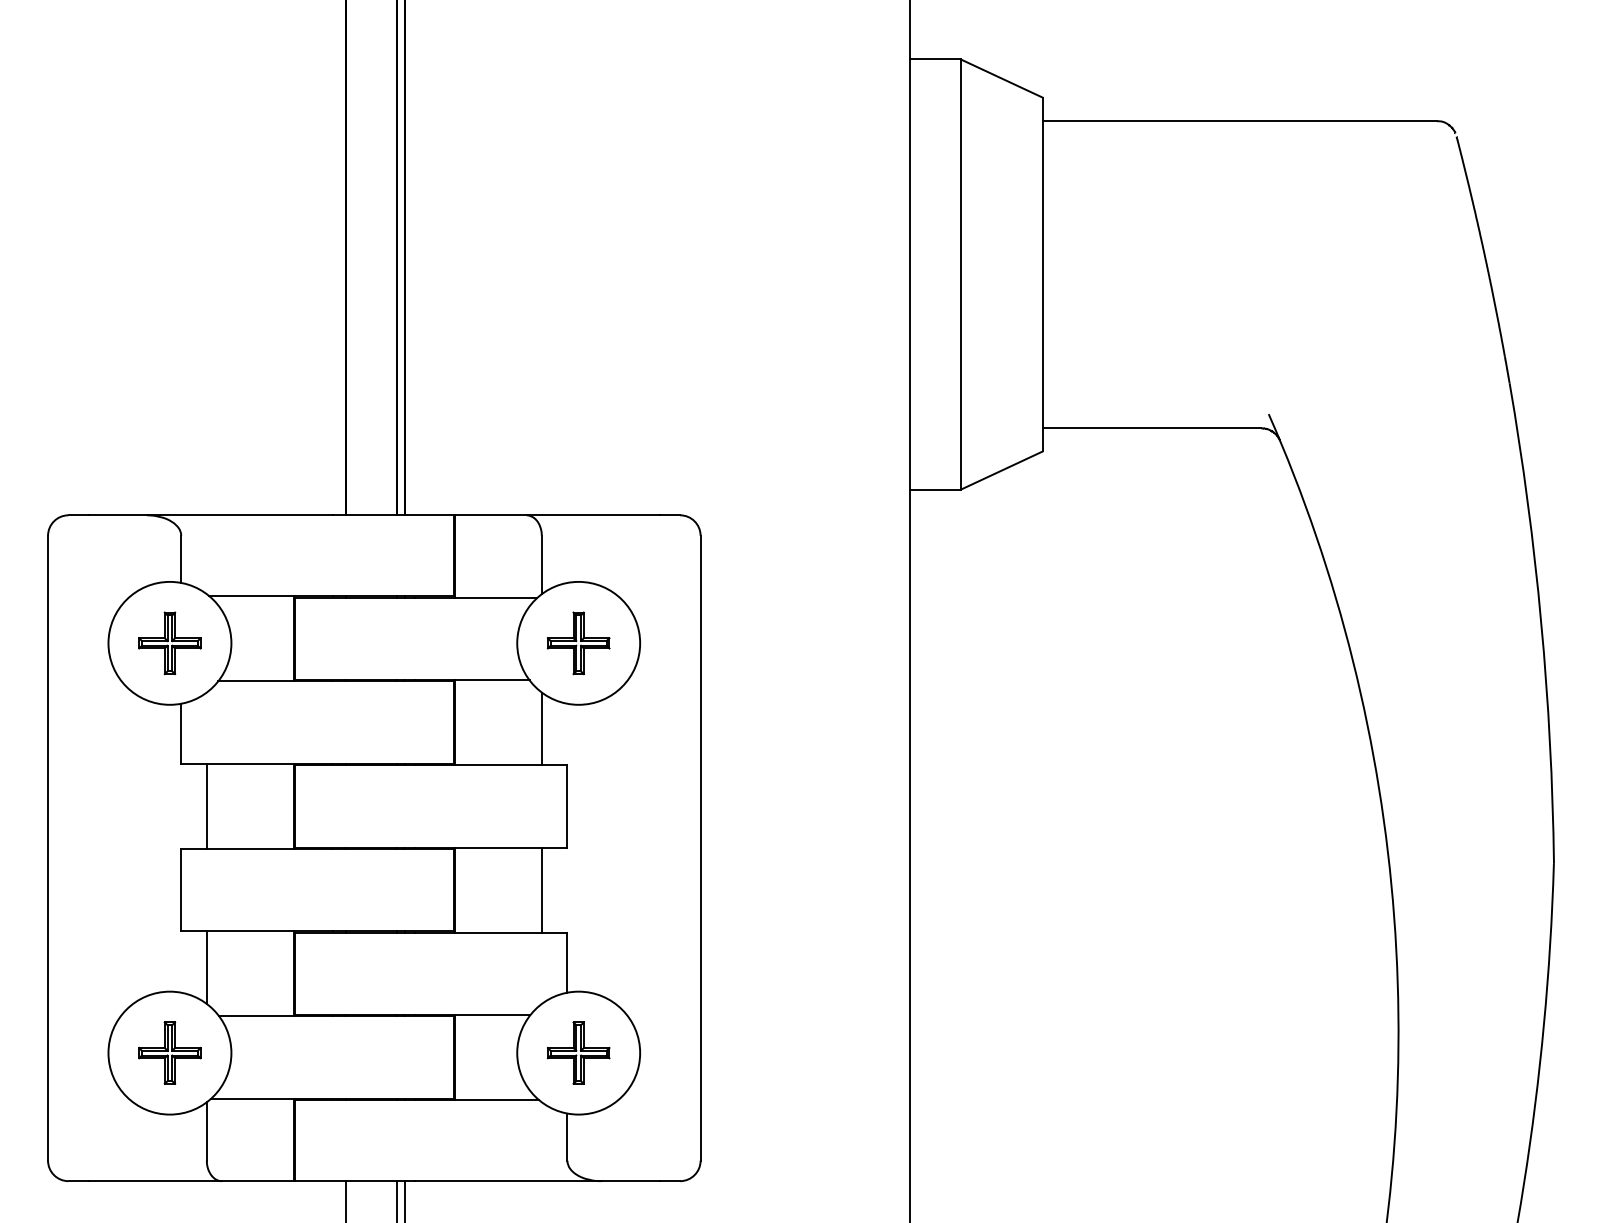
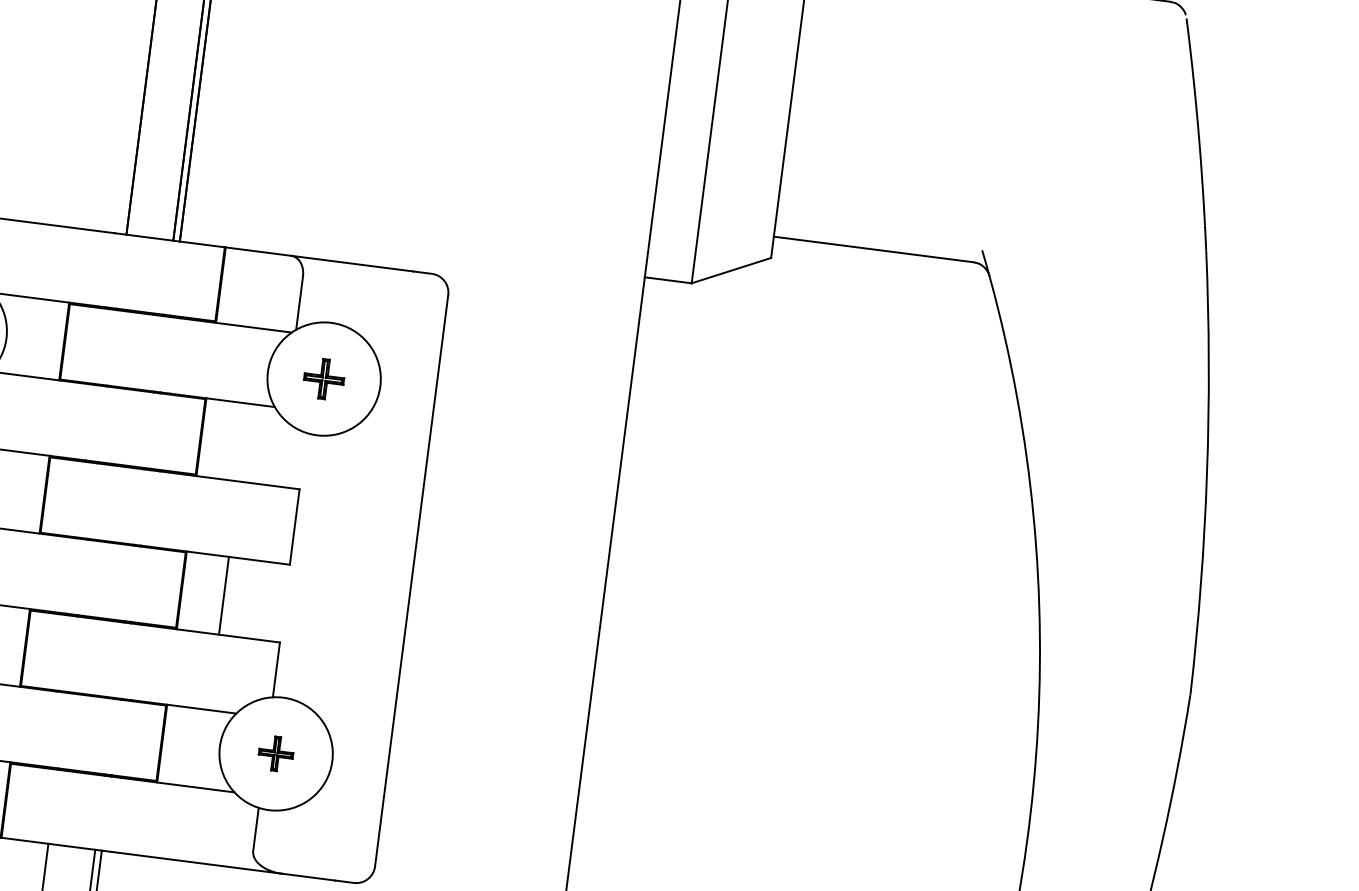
part: (578, 643) -> (323, 379), size x0.7
line: (541, 728) -> (280, 452), removed
line: (541, 889) -> (223, 595), moved
part: (578, 1052) -> (276, 753), size x0.6

